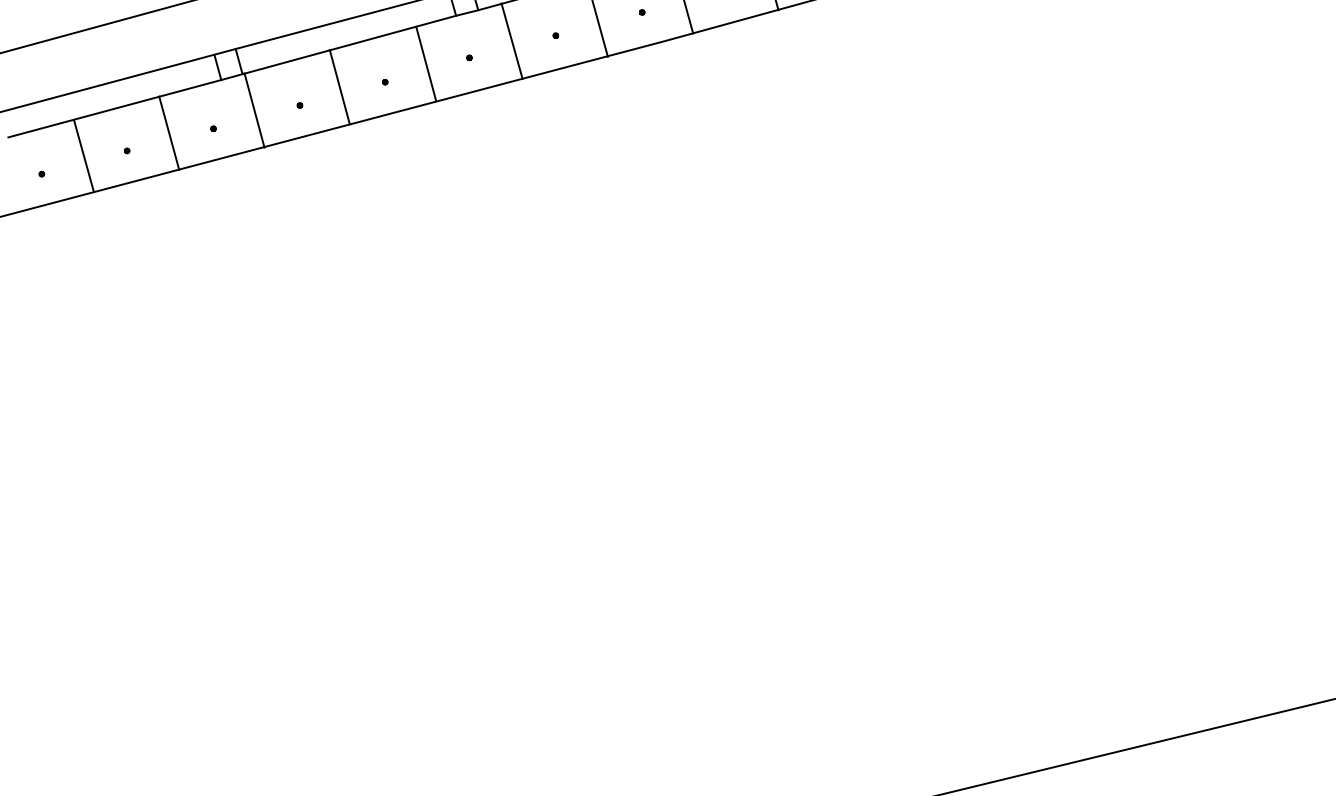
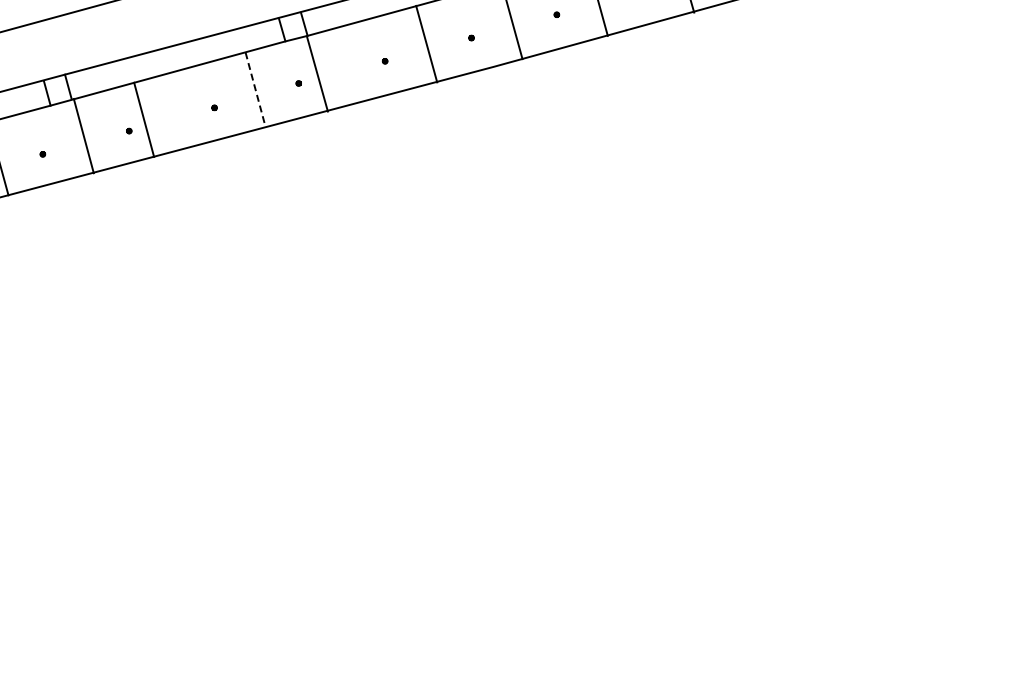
line: (511, 40) -> (316, 73), moved
line: (426, 64) -> (255, 90), solid -> dashed
line: (339, 87) -> (143, 120), moved

